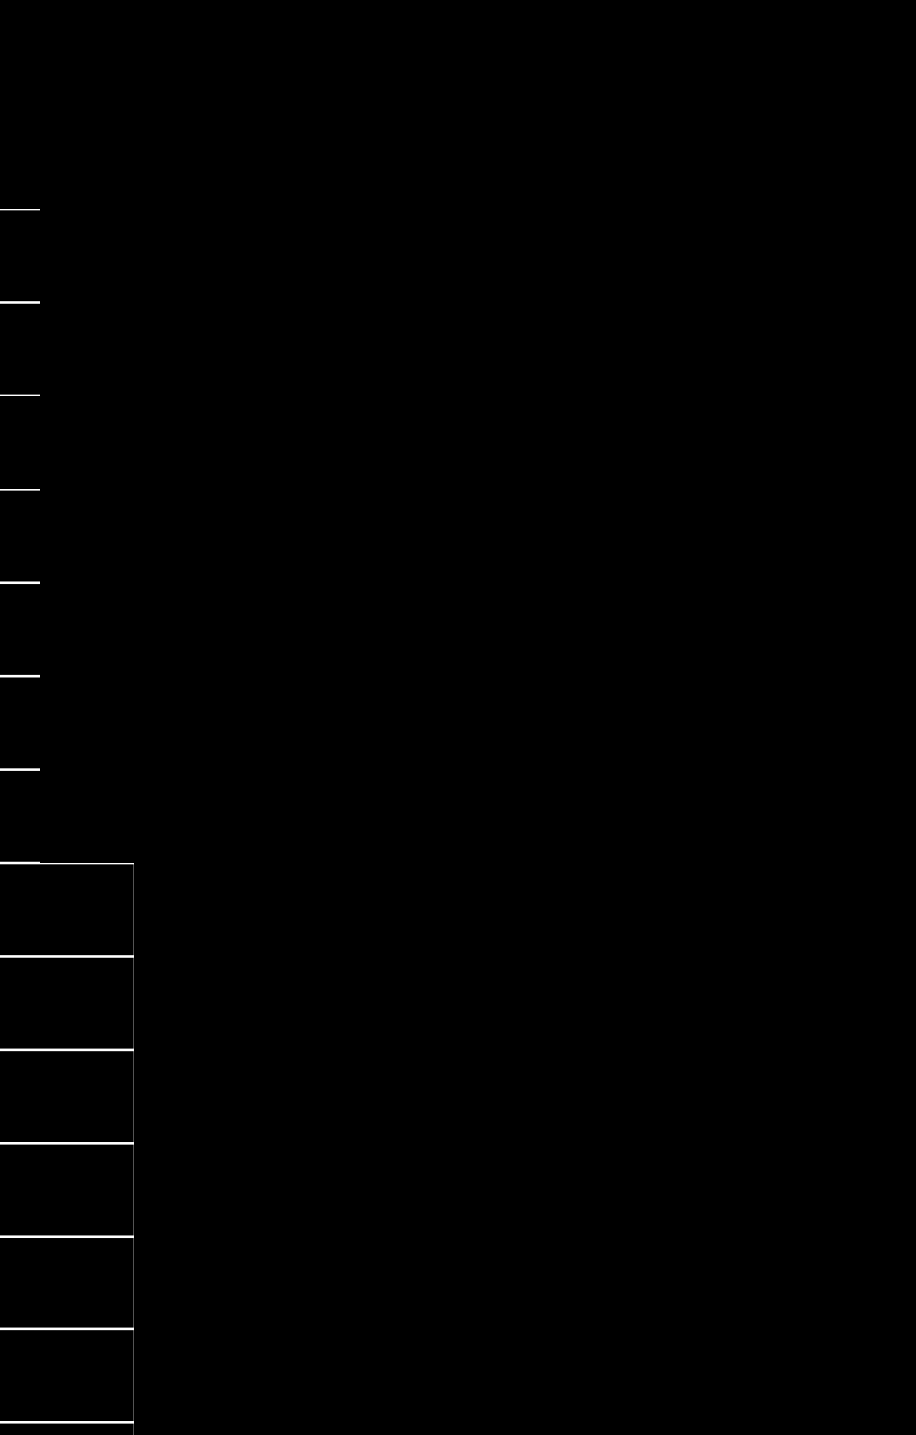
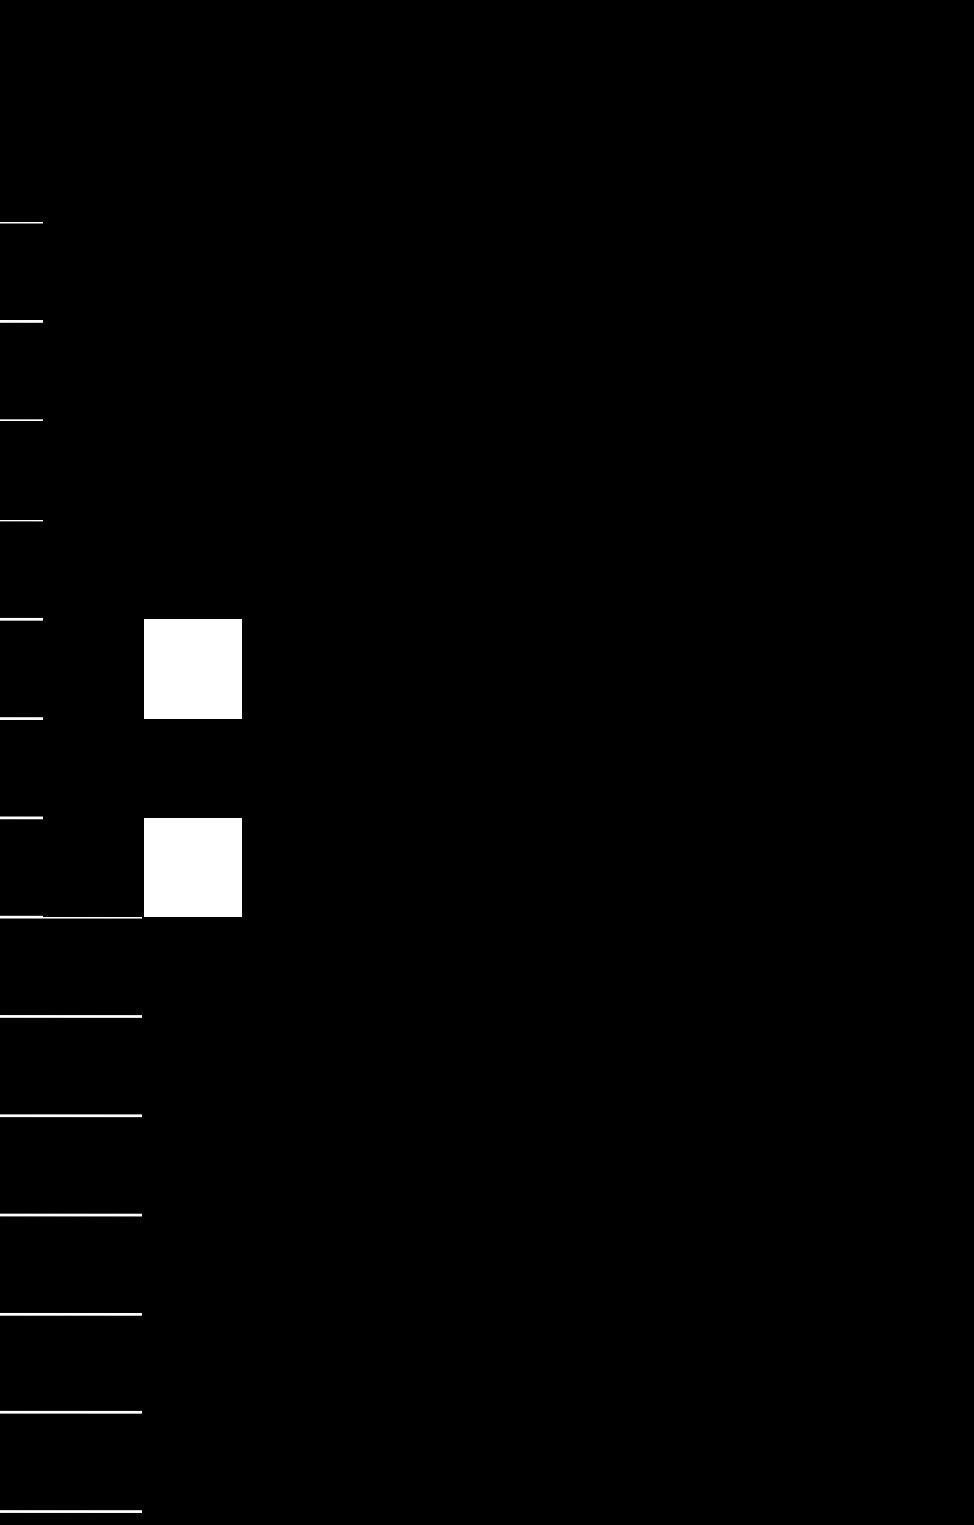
fill: (180, 629) -> (192, 668), removed
fill: (180, 816) -> (192, 867), removed

